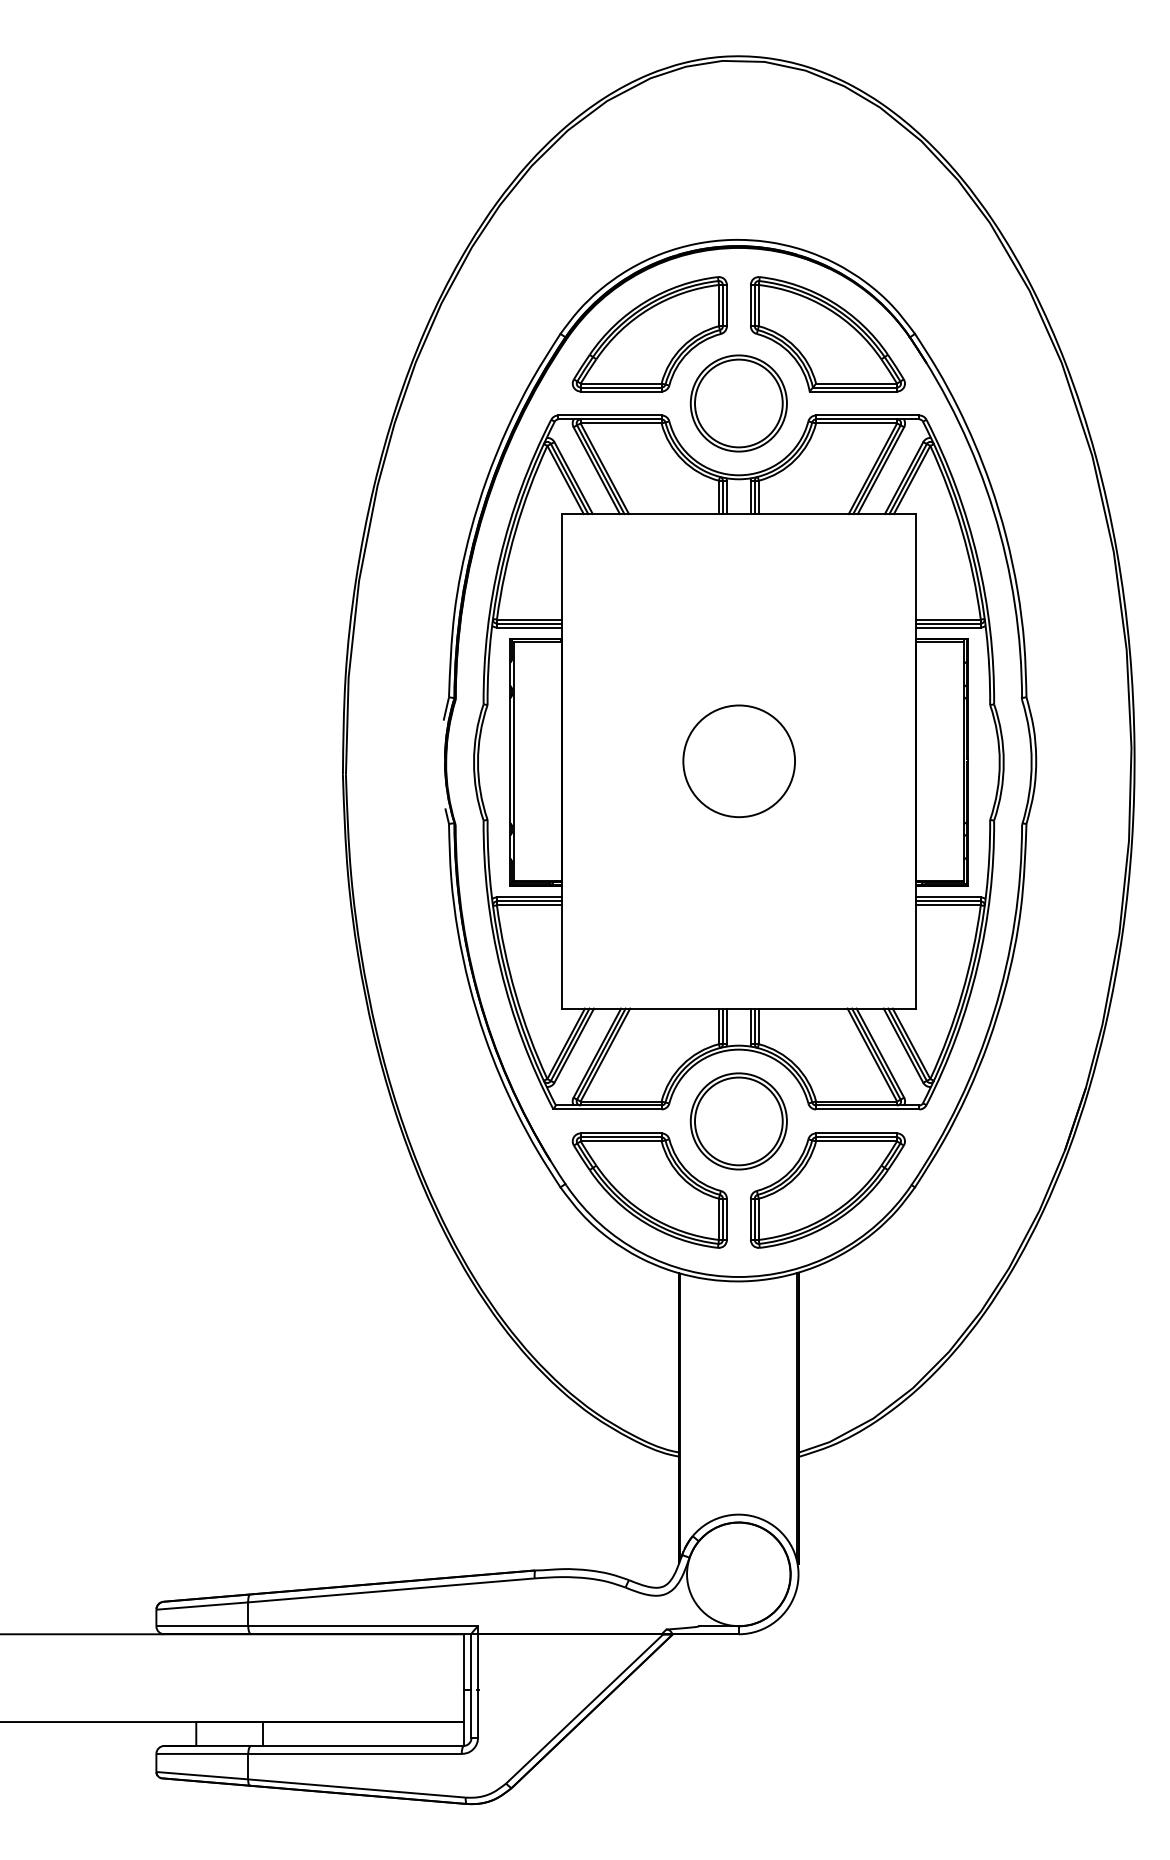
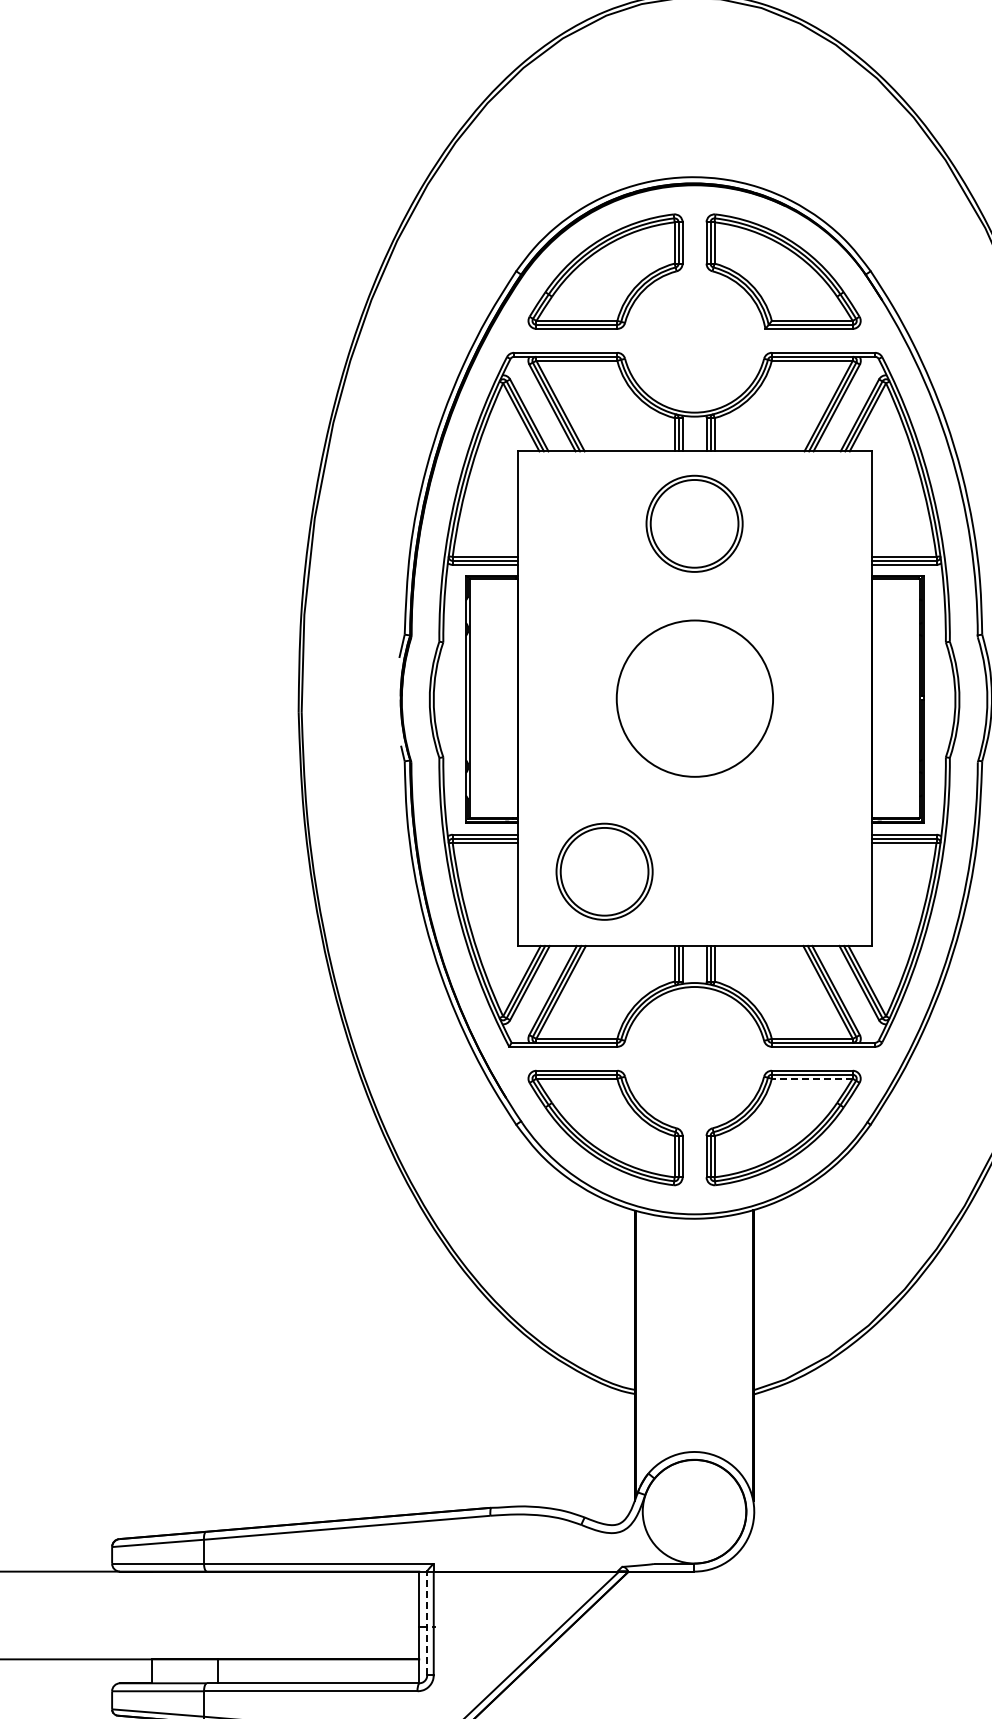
part: (738, 403) -> (694, 523), moved
circle: (739, 761) -> (695, 698), size x1.4
part: (738, 1121) -> (604, 871), moved
line: (856, 1141) -> (812, 1078), solid -> dashed
line: (471, 1686) -> (427, 1623), solid -> dashed

